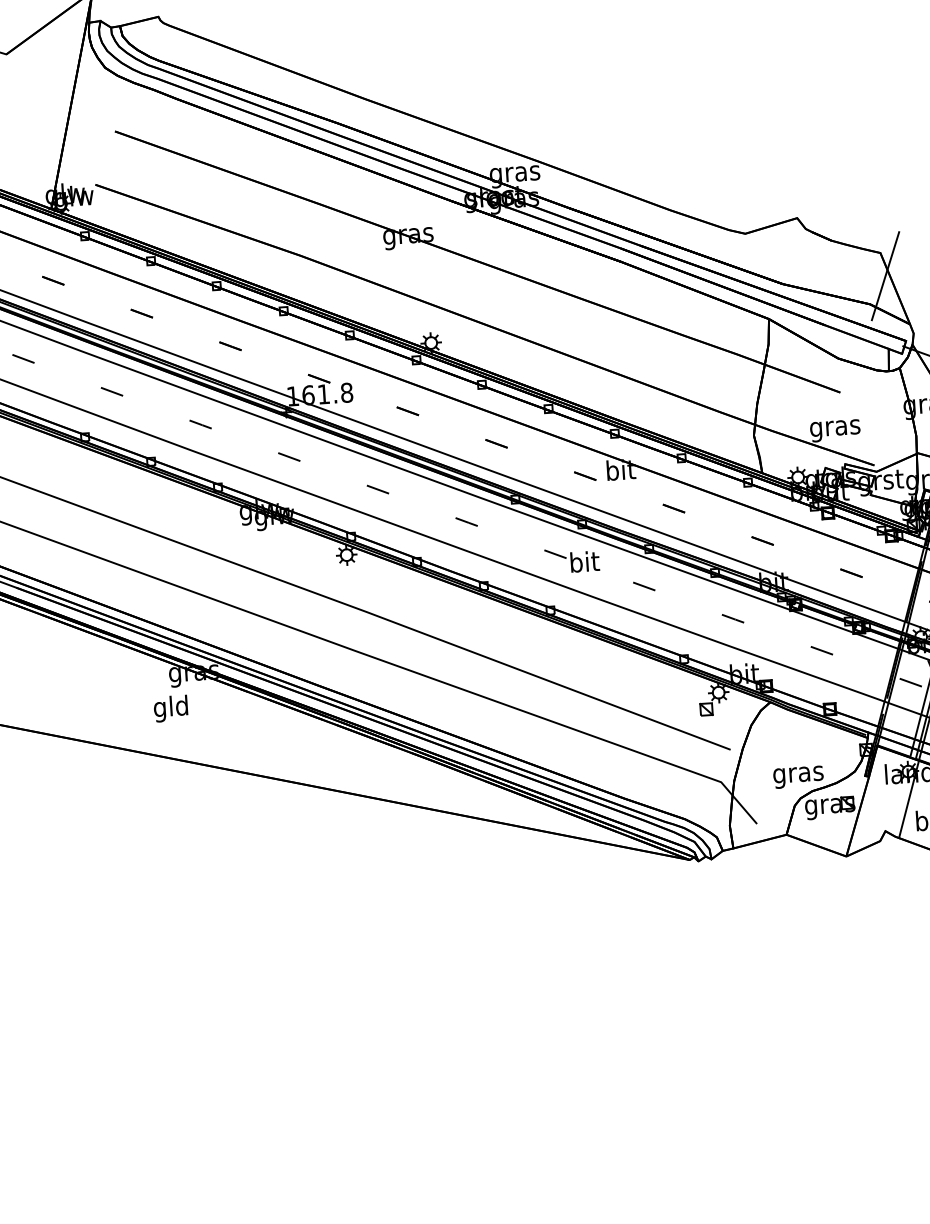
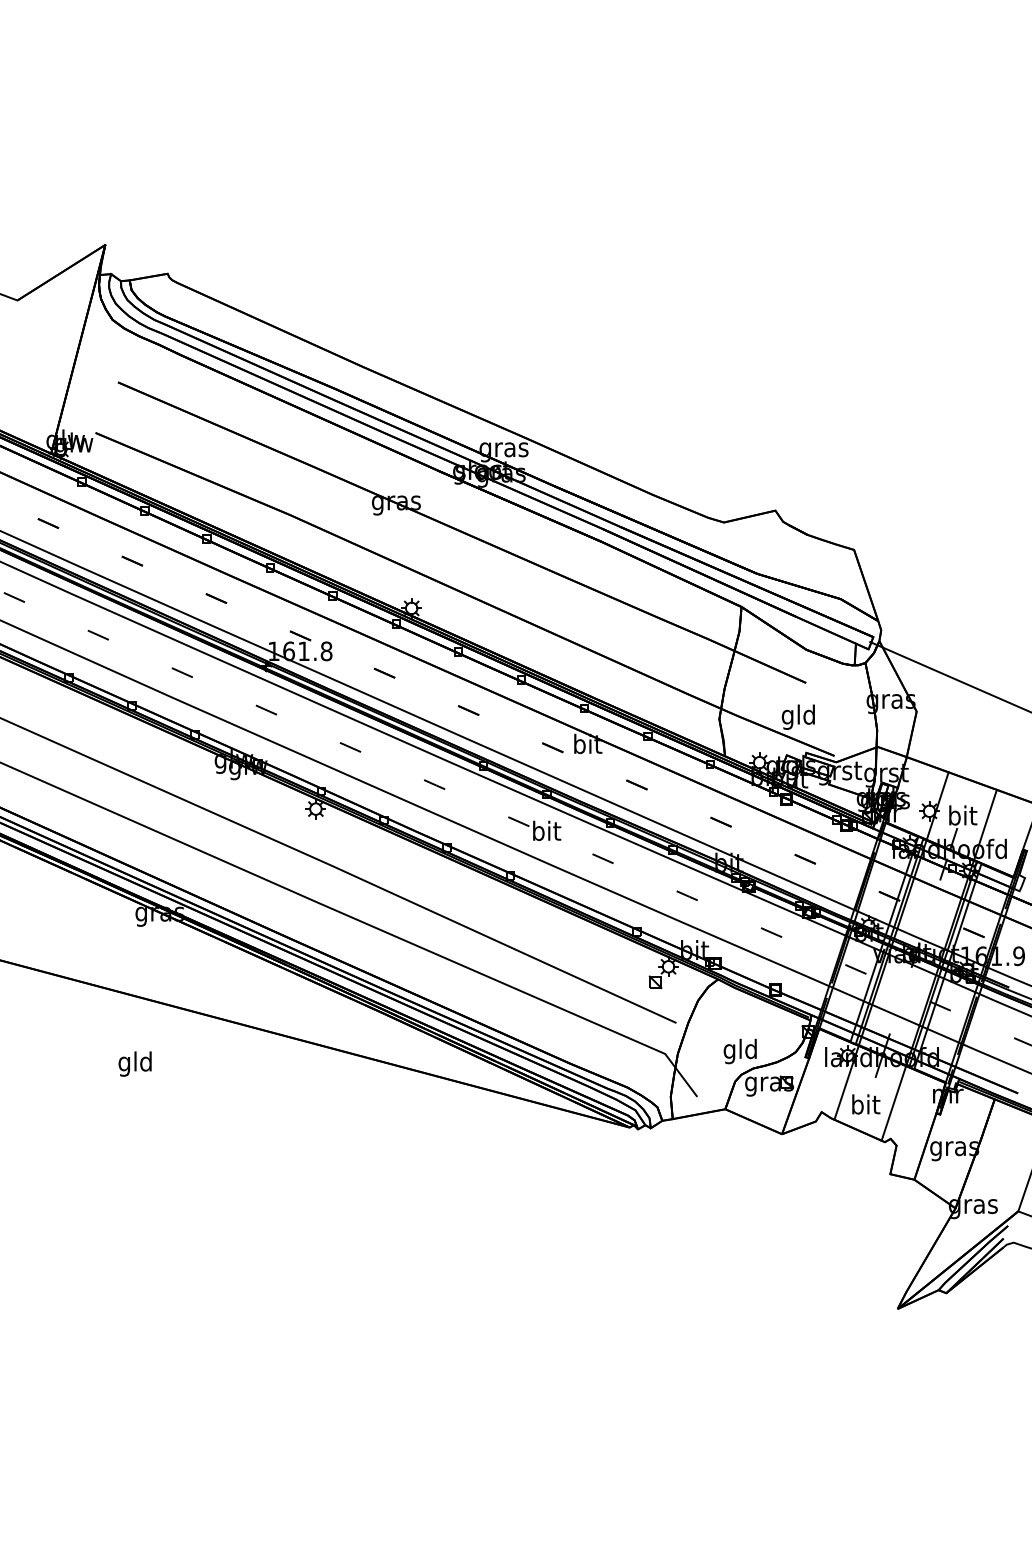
line: (885, 275) -> (857, 572), removed
text: (834, 427) -> (798, 716), gras -> gld
text: (170, 708) -> (134, 1063), moved
text: (798, 774) -> (740, 1051), gras -> gld

